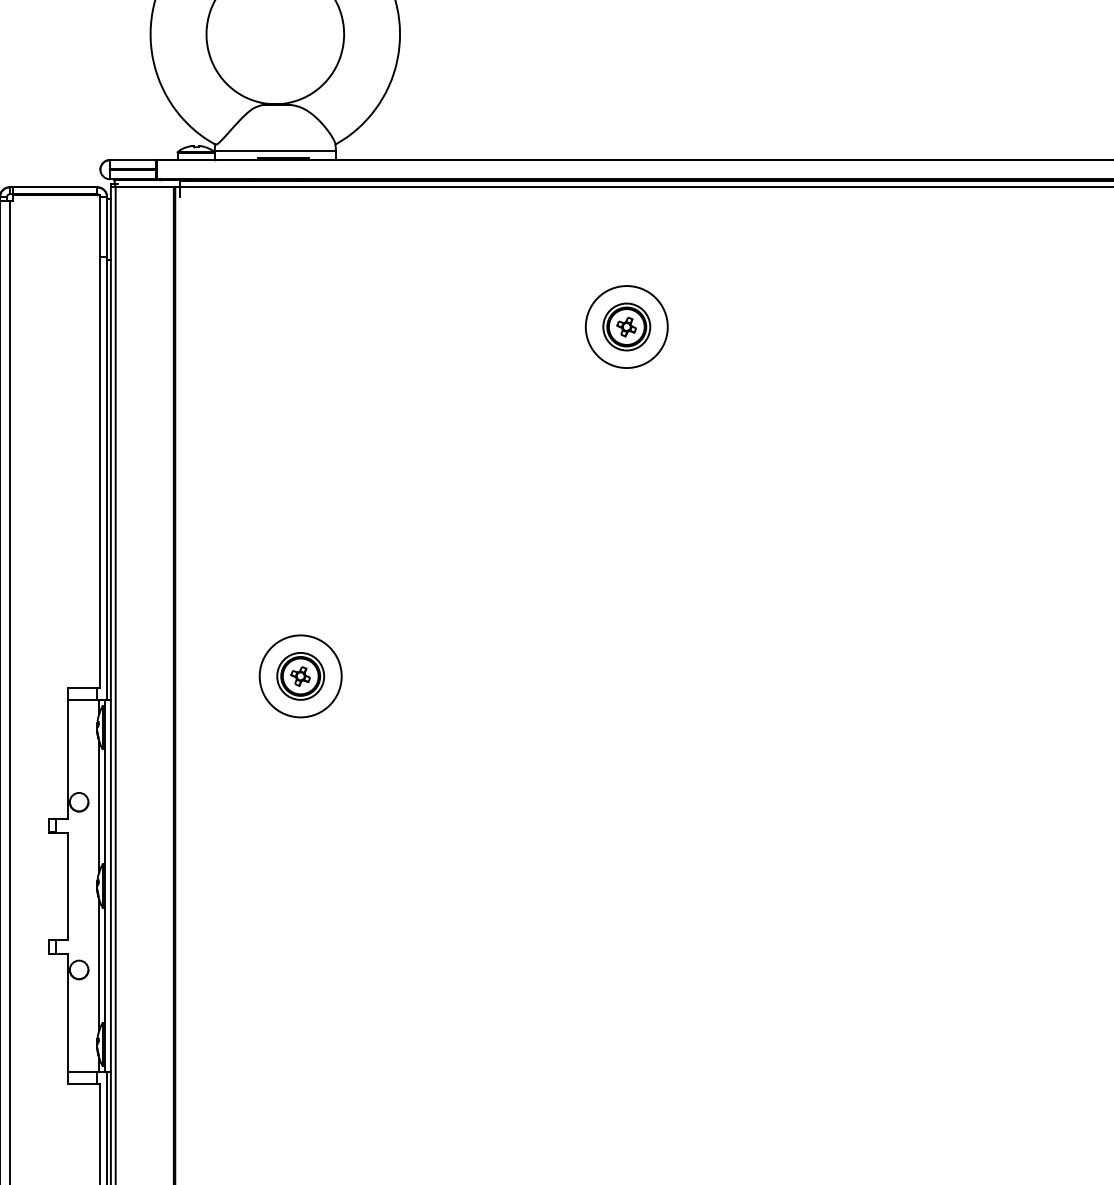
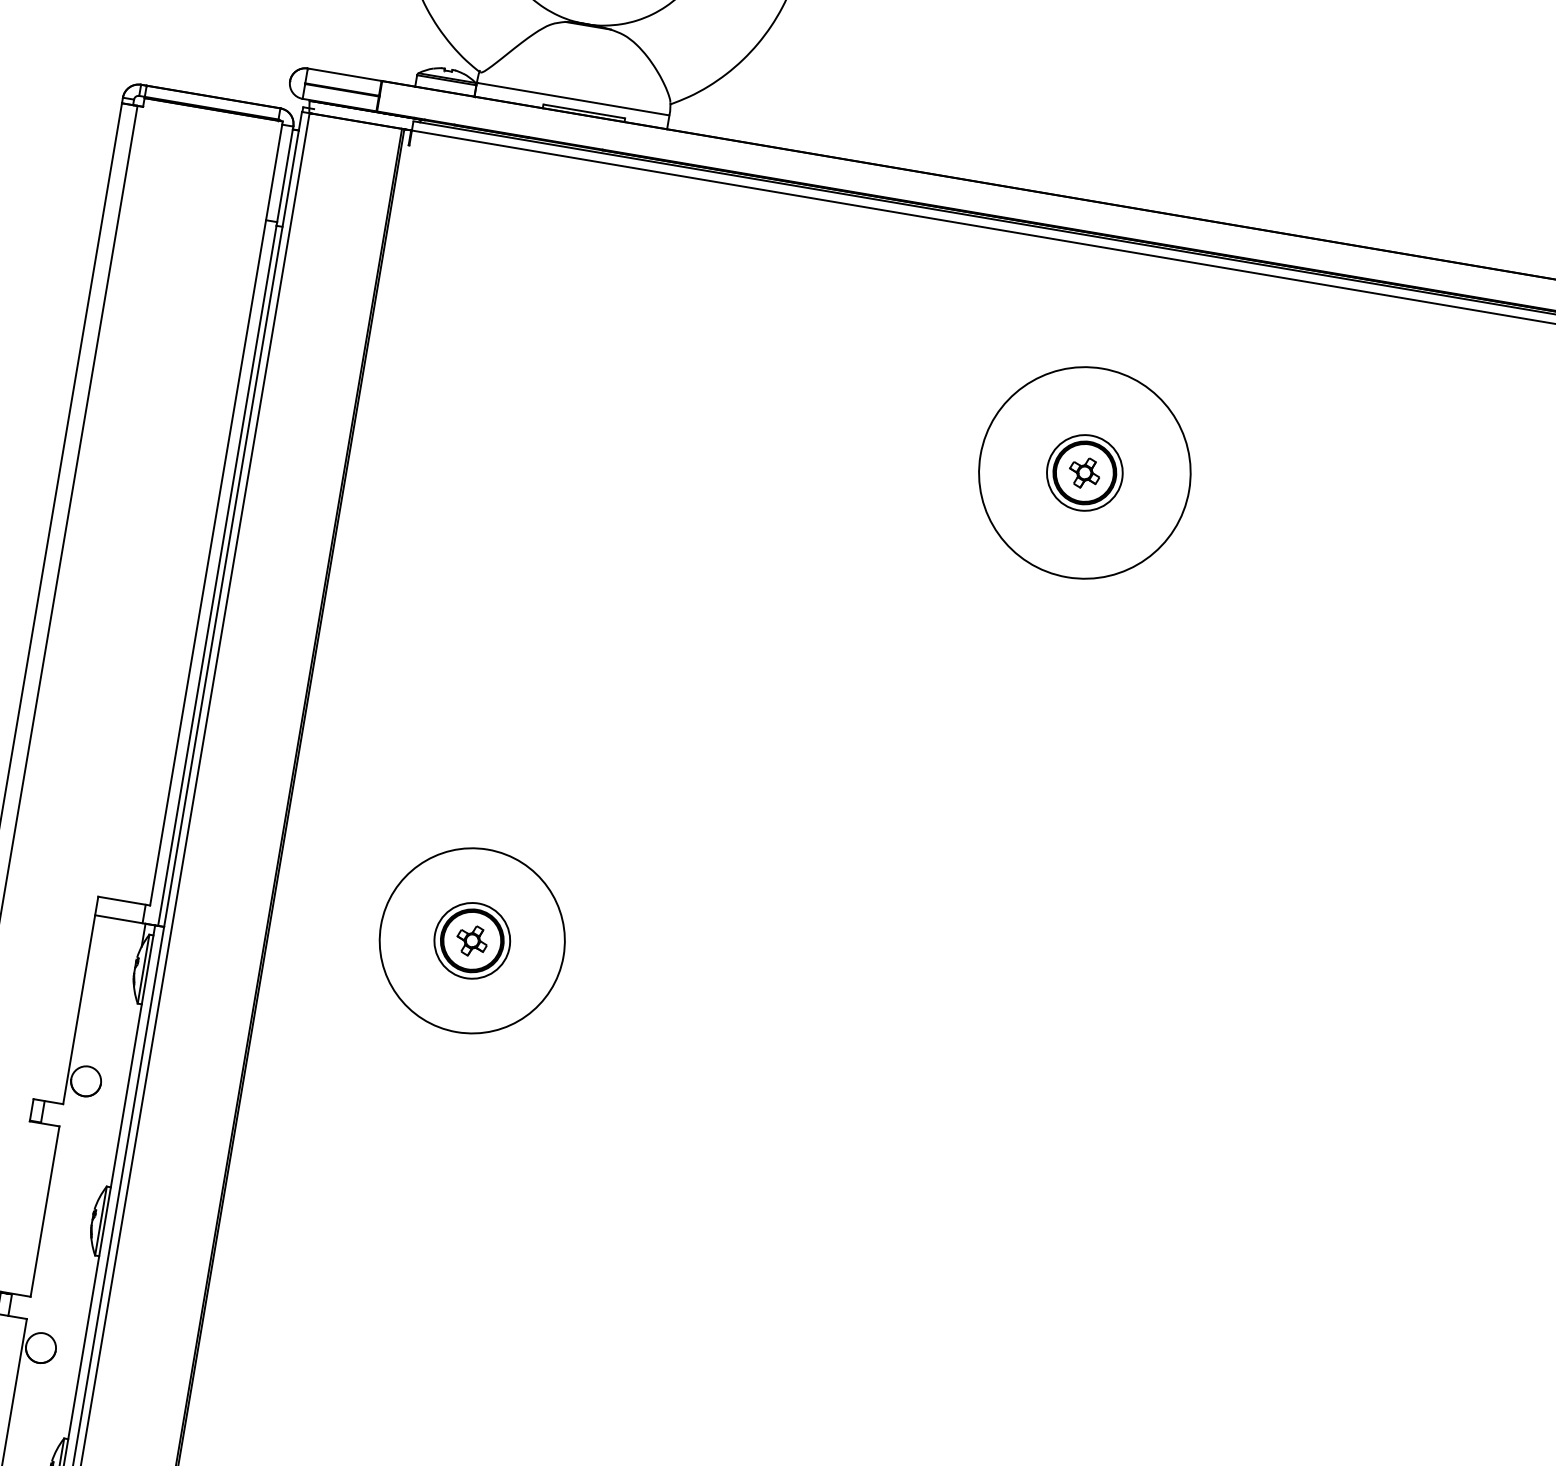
circle: (626, 327) -> (1084, 473), size x1.6
circle: (300, 676) -> (471, 940), size x1.4
line: (99, 806) -> (117, 1093), removed
line: (99, 964) -> (74, 1344), removed

